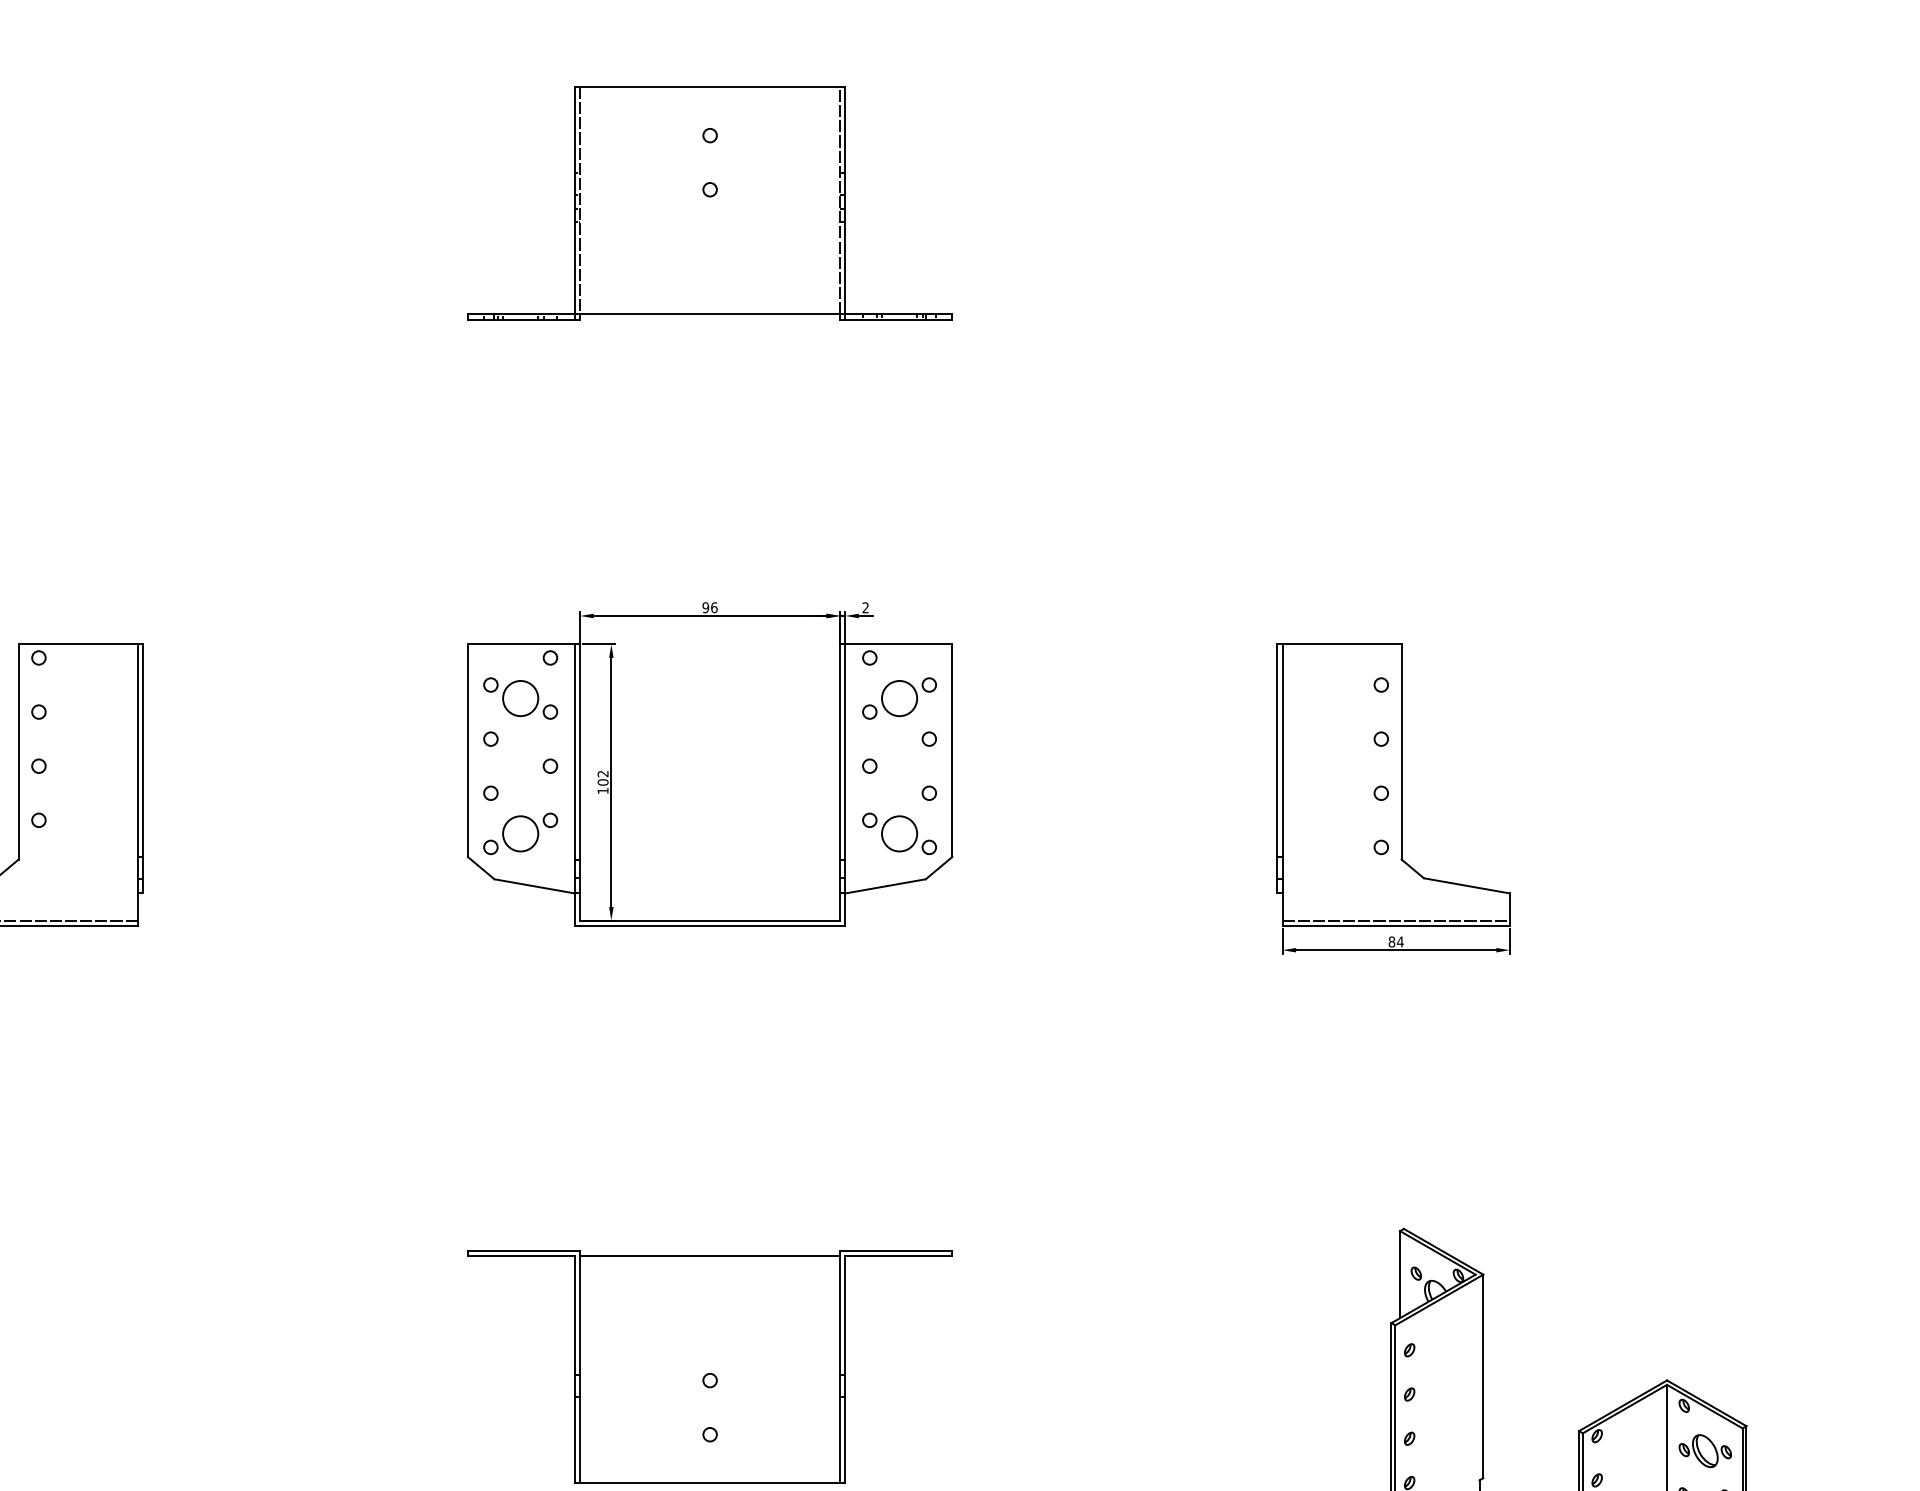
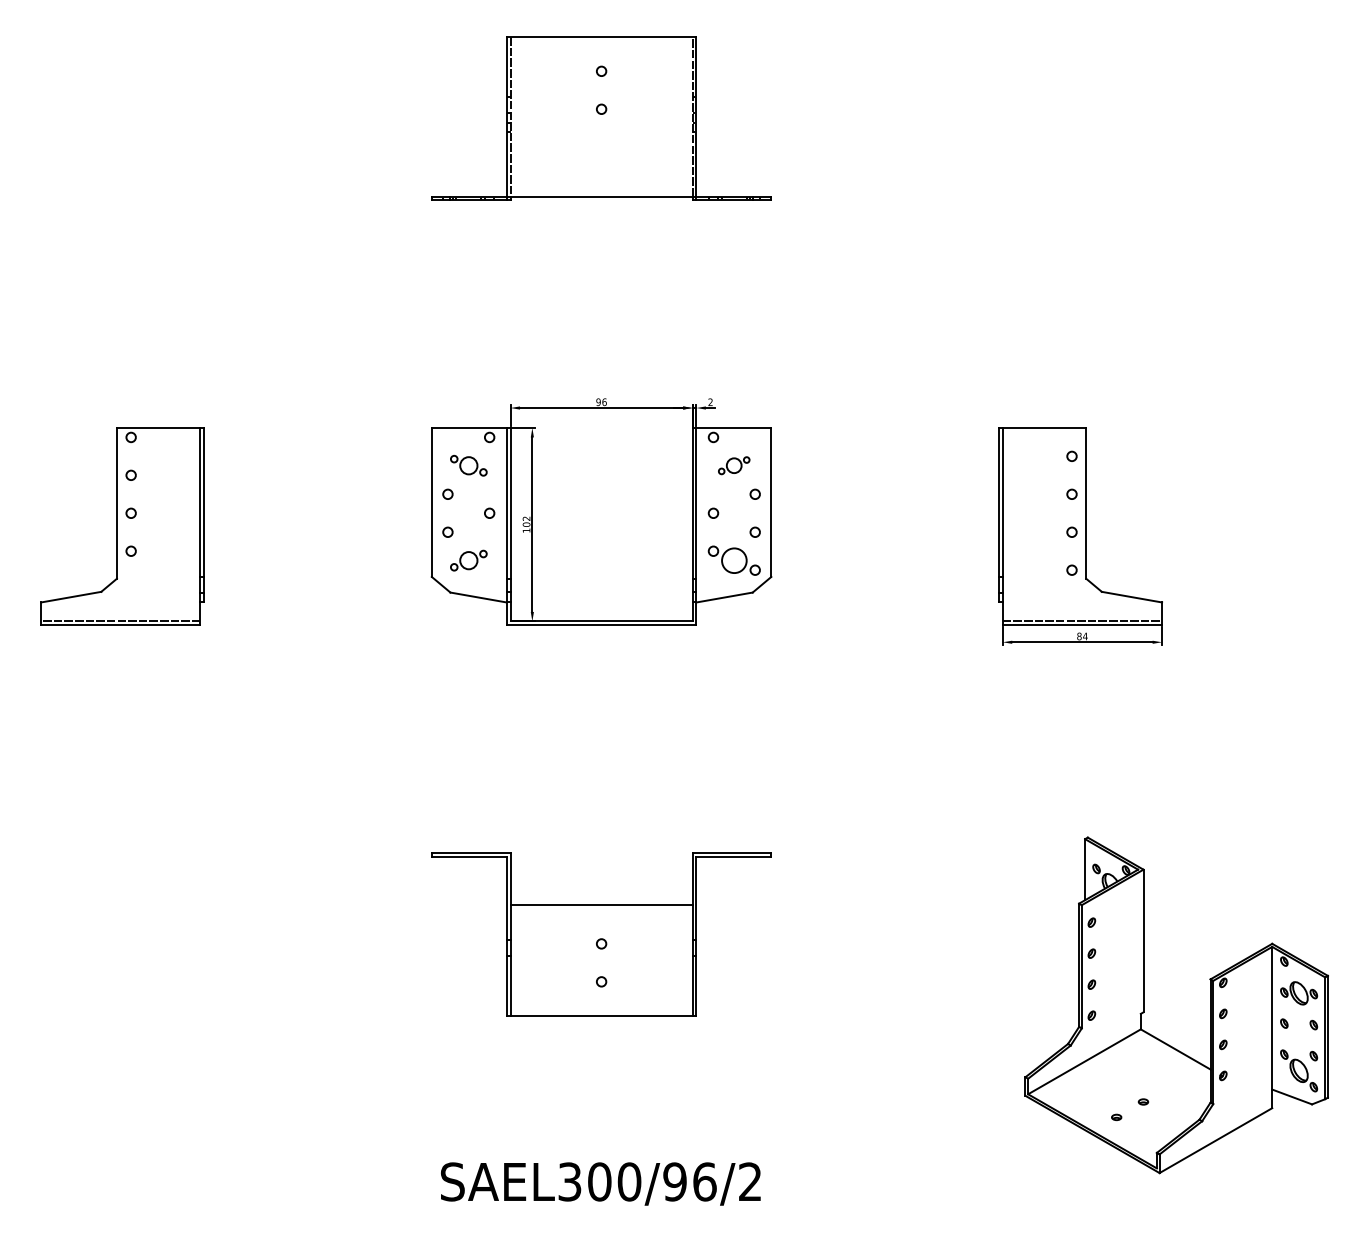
part: (520, 697) -> (468, 465), size x0.7
part: (898, 697) -> (733, 465), size x0.6
part: (520, 833) -> (468, 560), size x0.7
line: (710, 1255) -> (601, 904), moved

